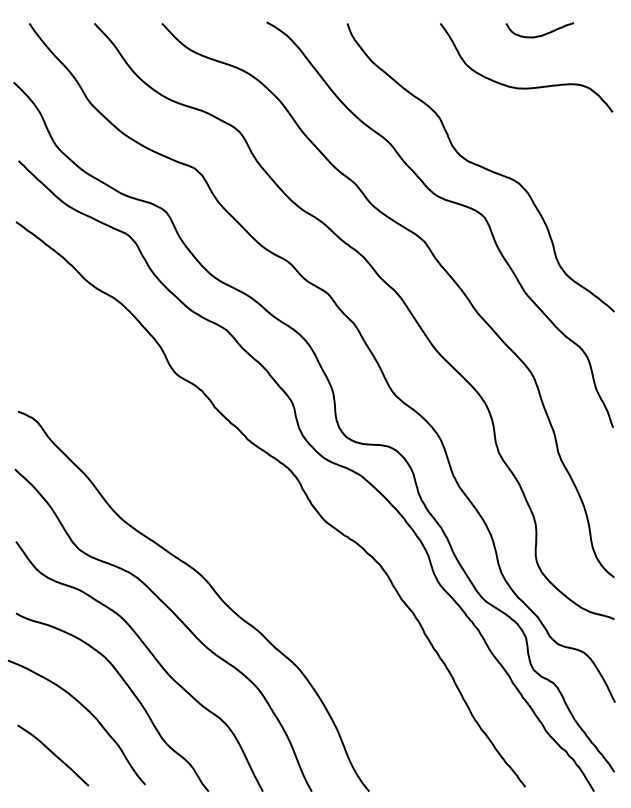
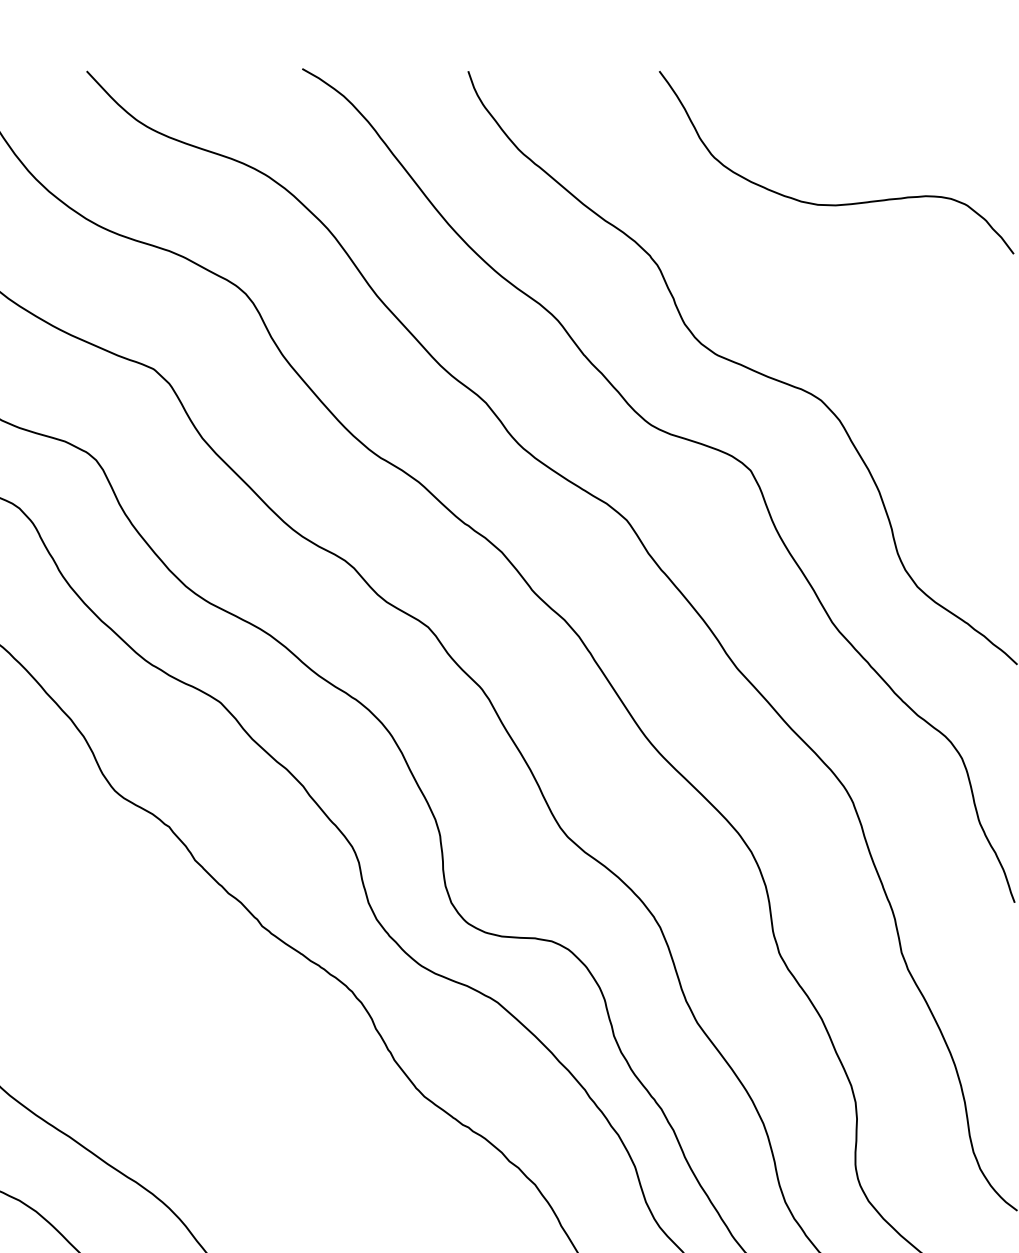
curve: (542, 34) -> (869, 93), removed

